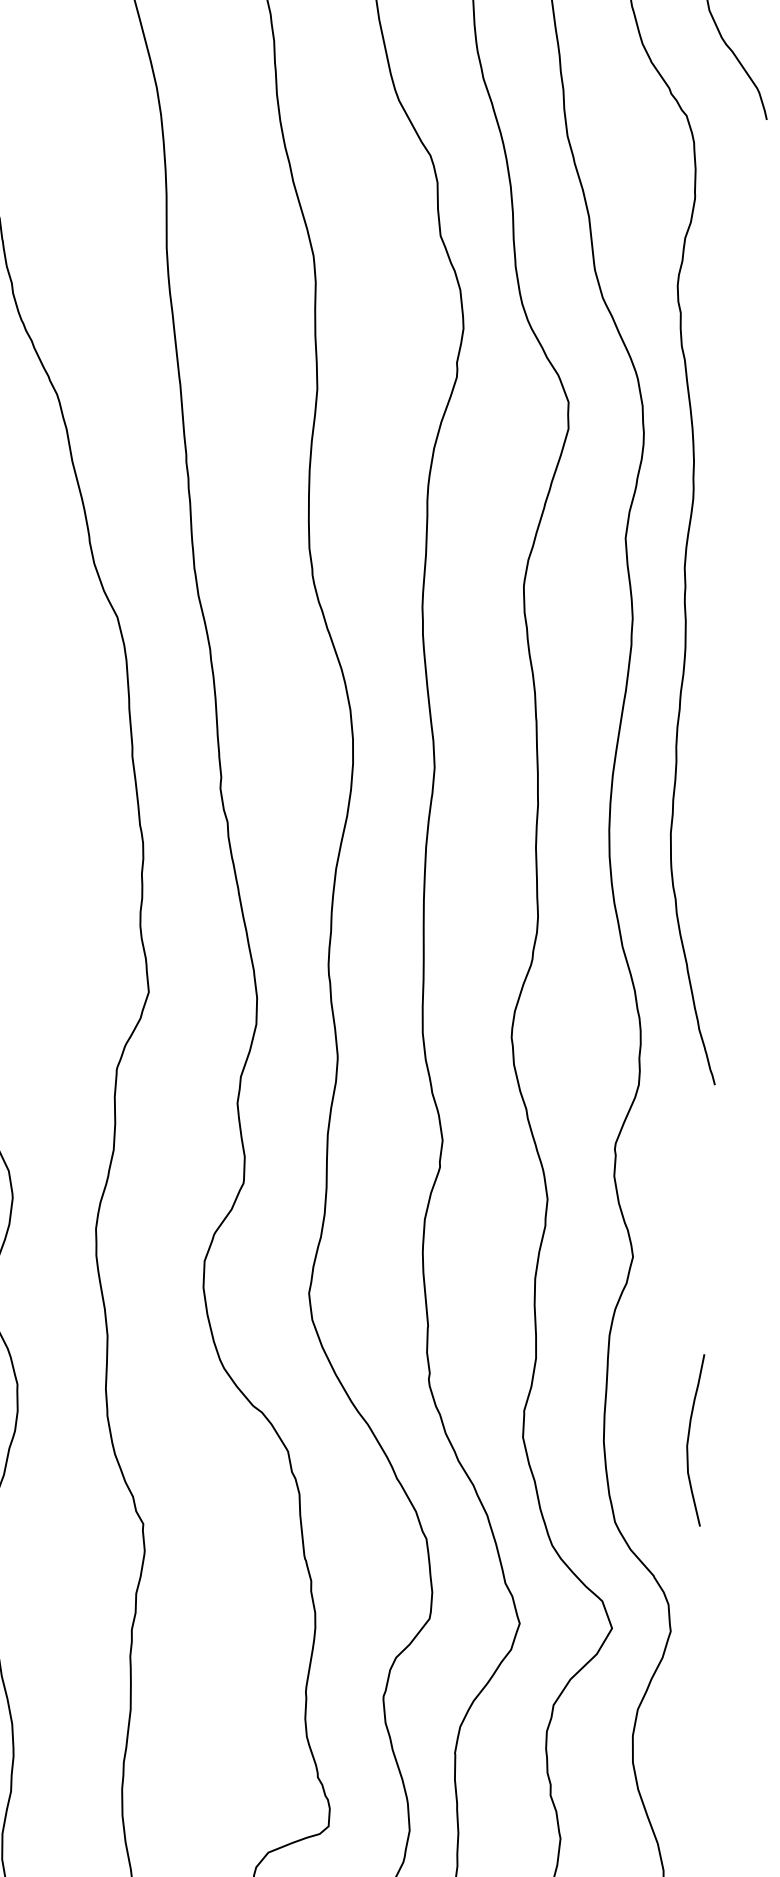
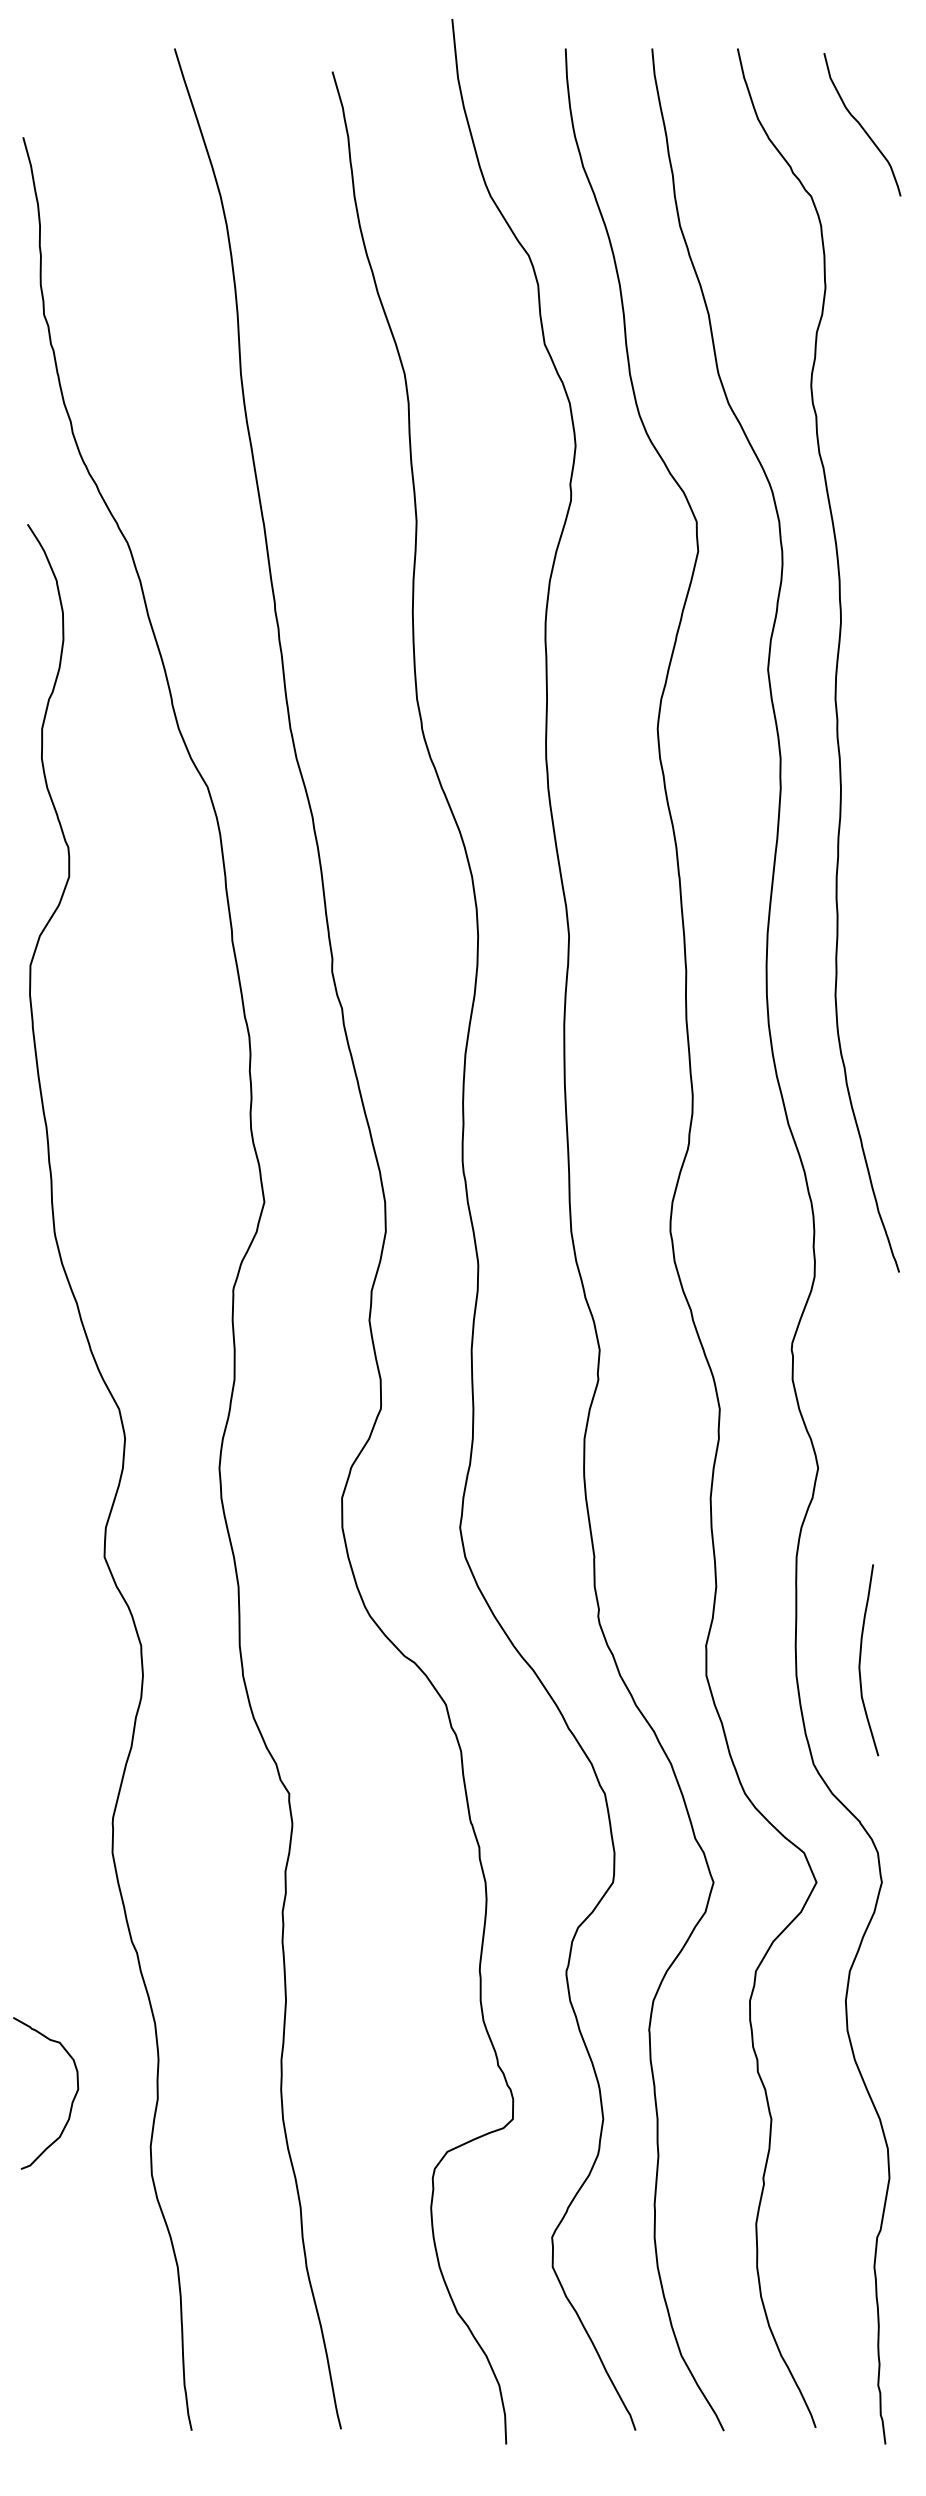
curve: (688, 1439) -> (860, 1660), moved

